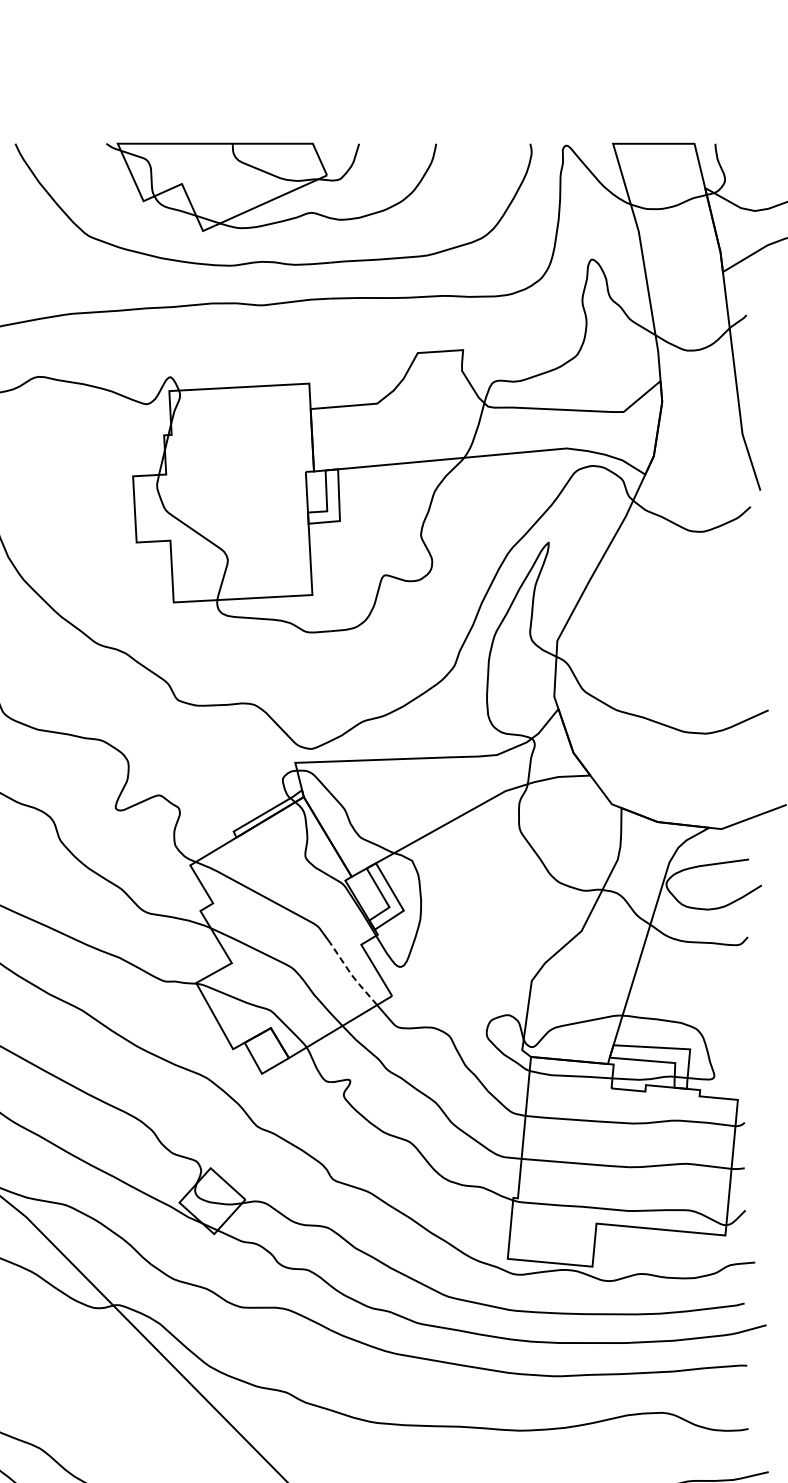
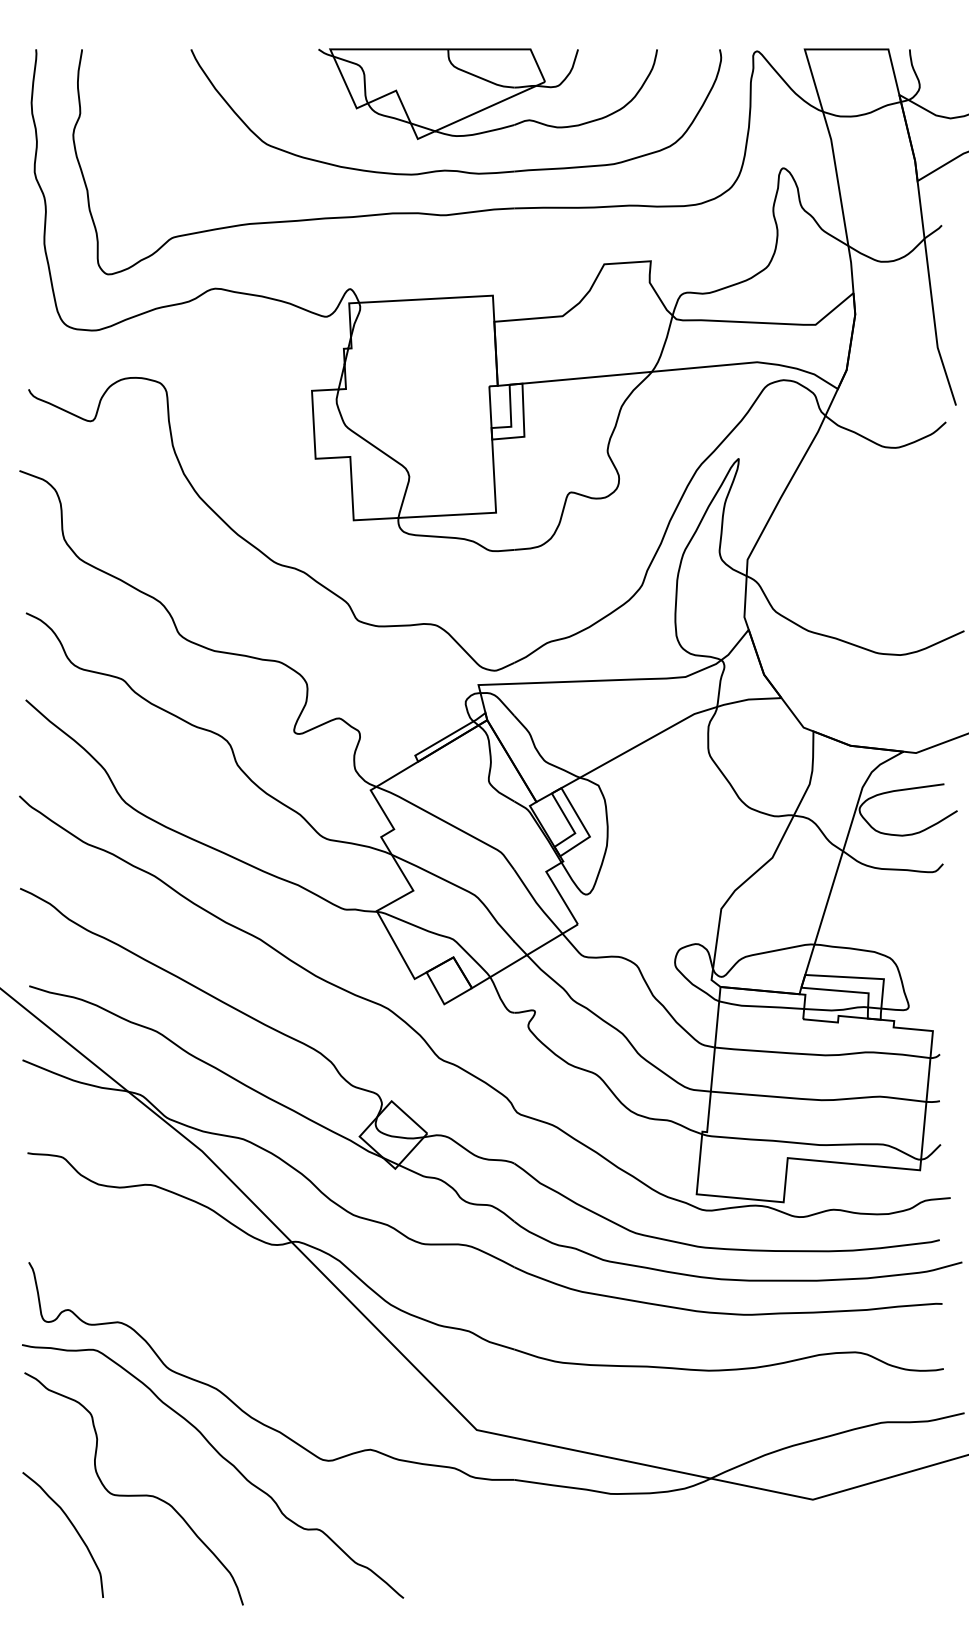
part: (270, 186) -> (487, 93), moved
line: (351, 975) -> (536, 903), dashed -> solid

